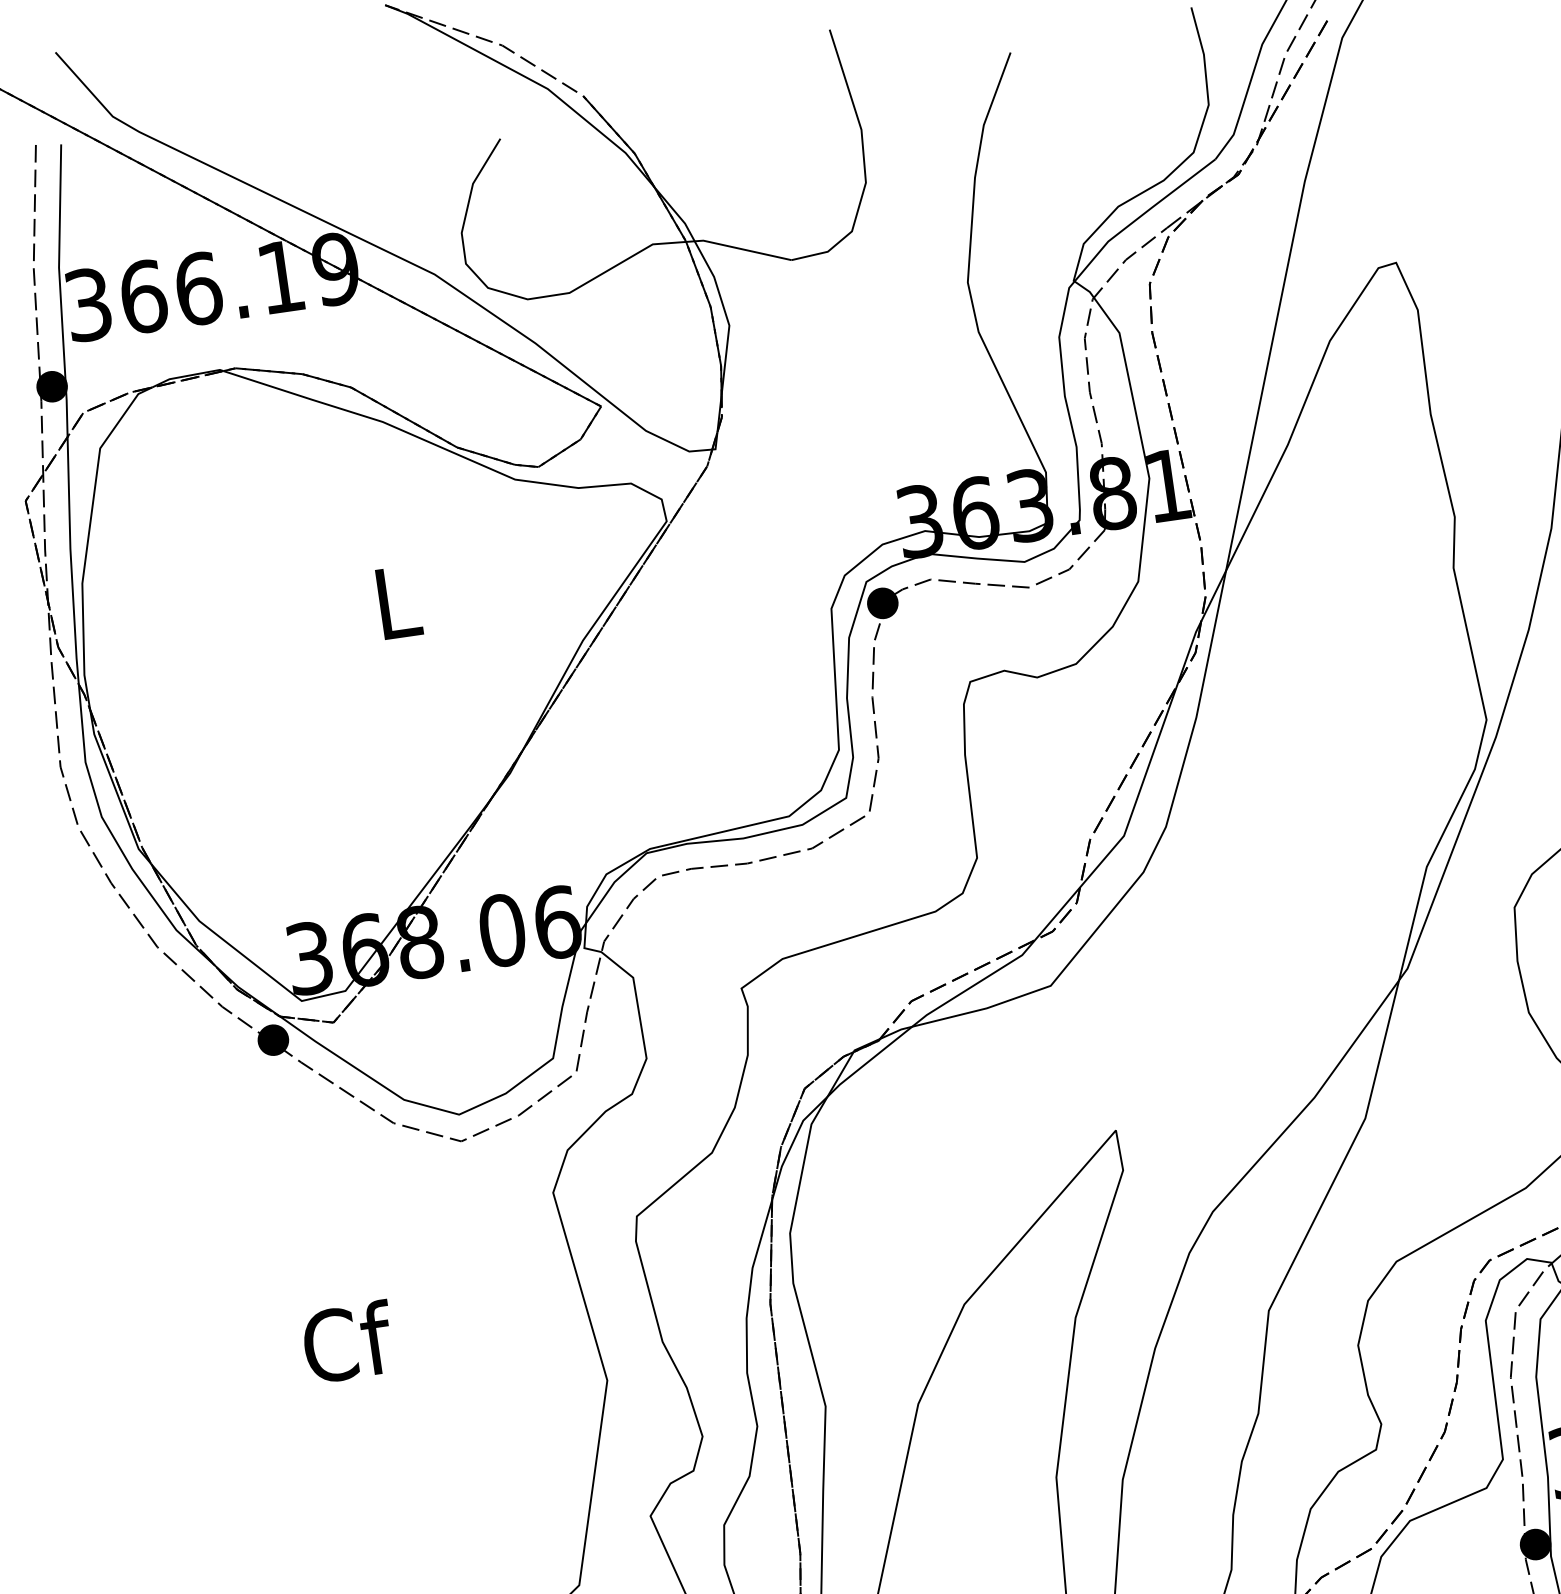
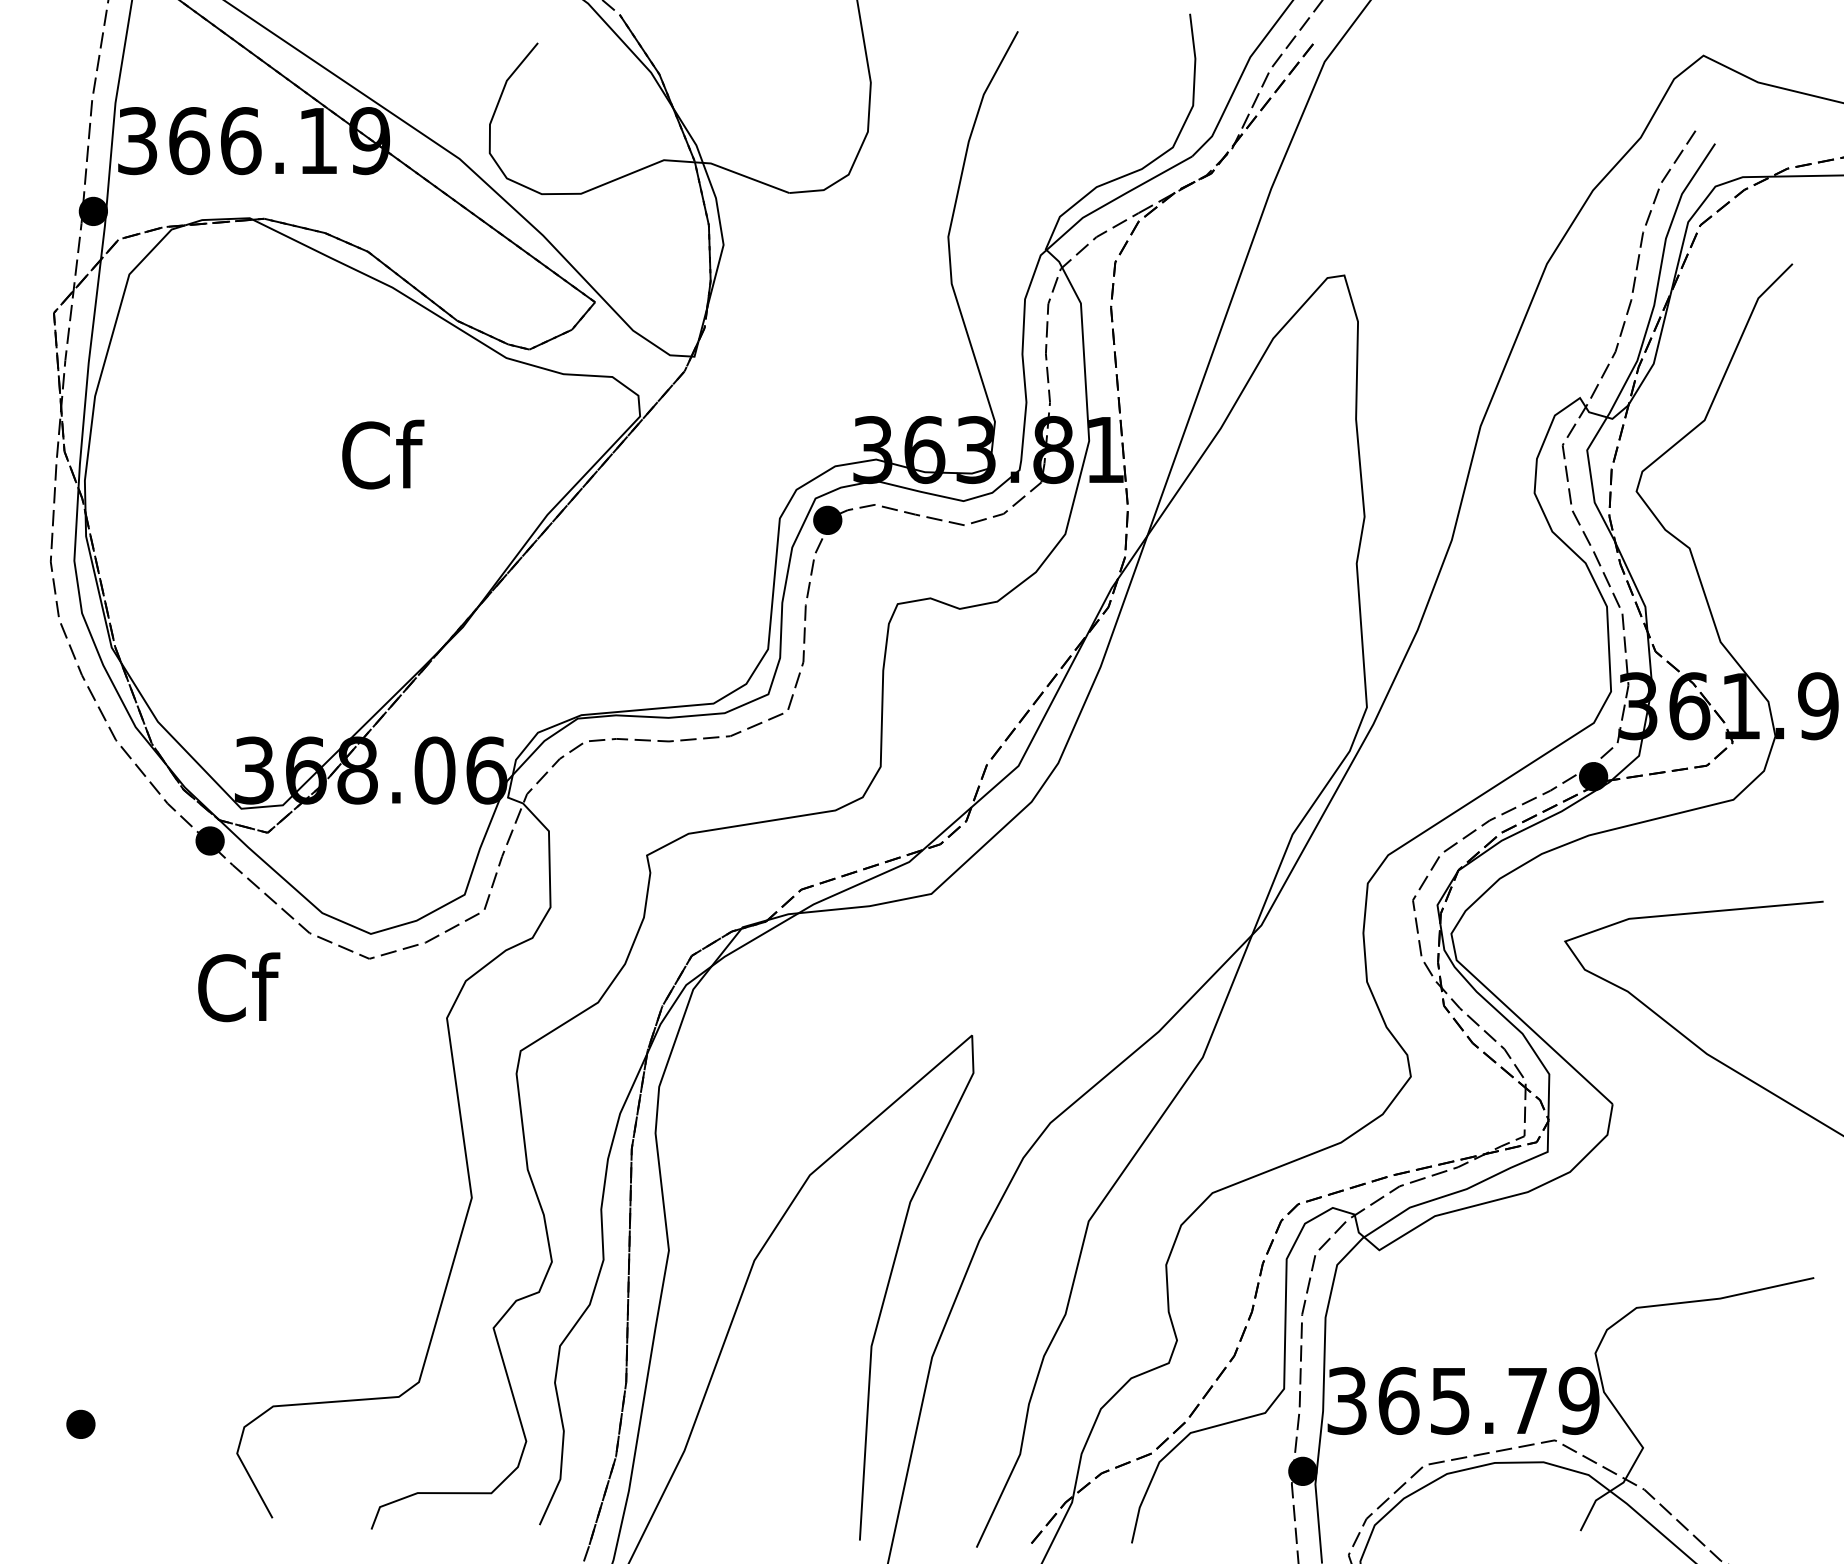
text: (398, 601) -> (383, 454), L -> Cf
text: (348, 1342) -> (239, 987), moved

